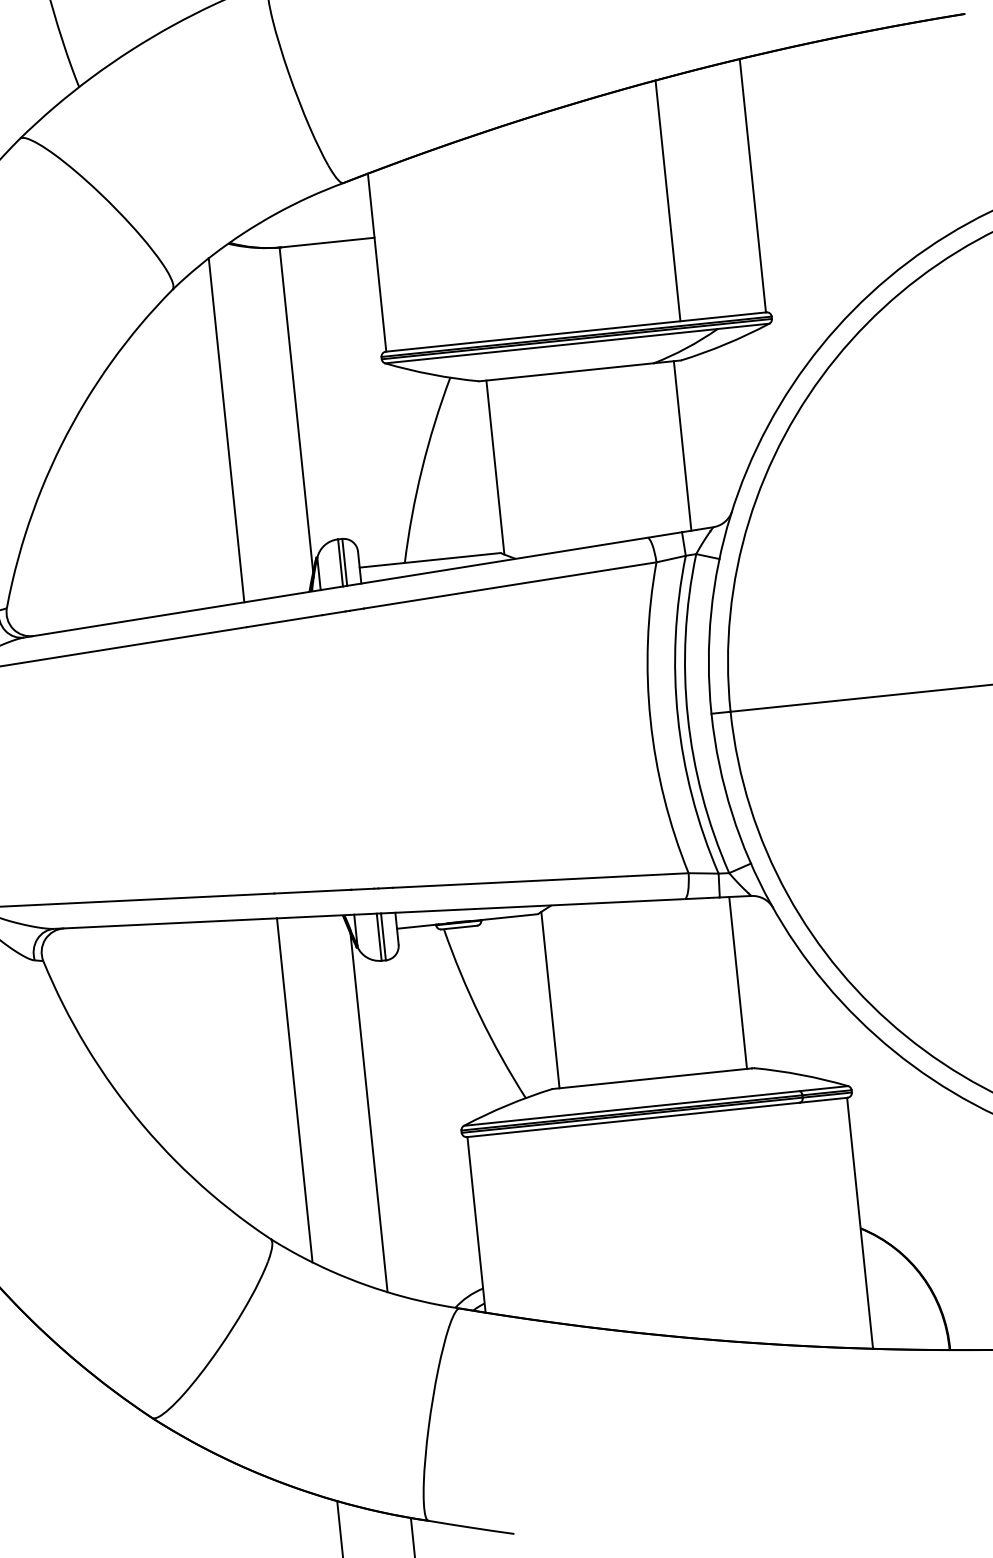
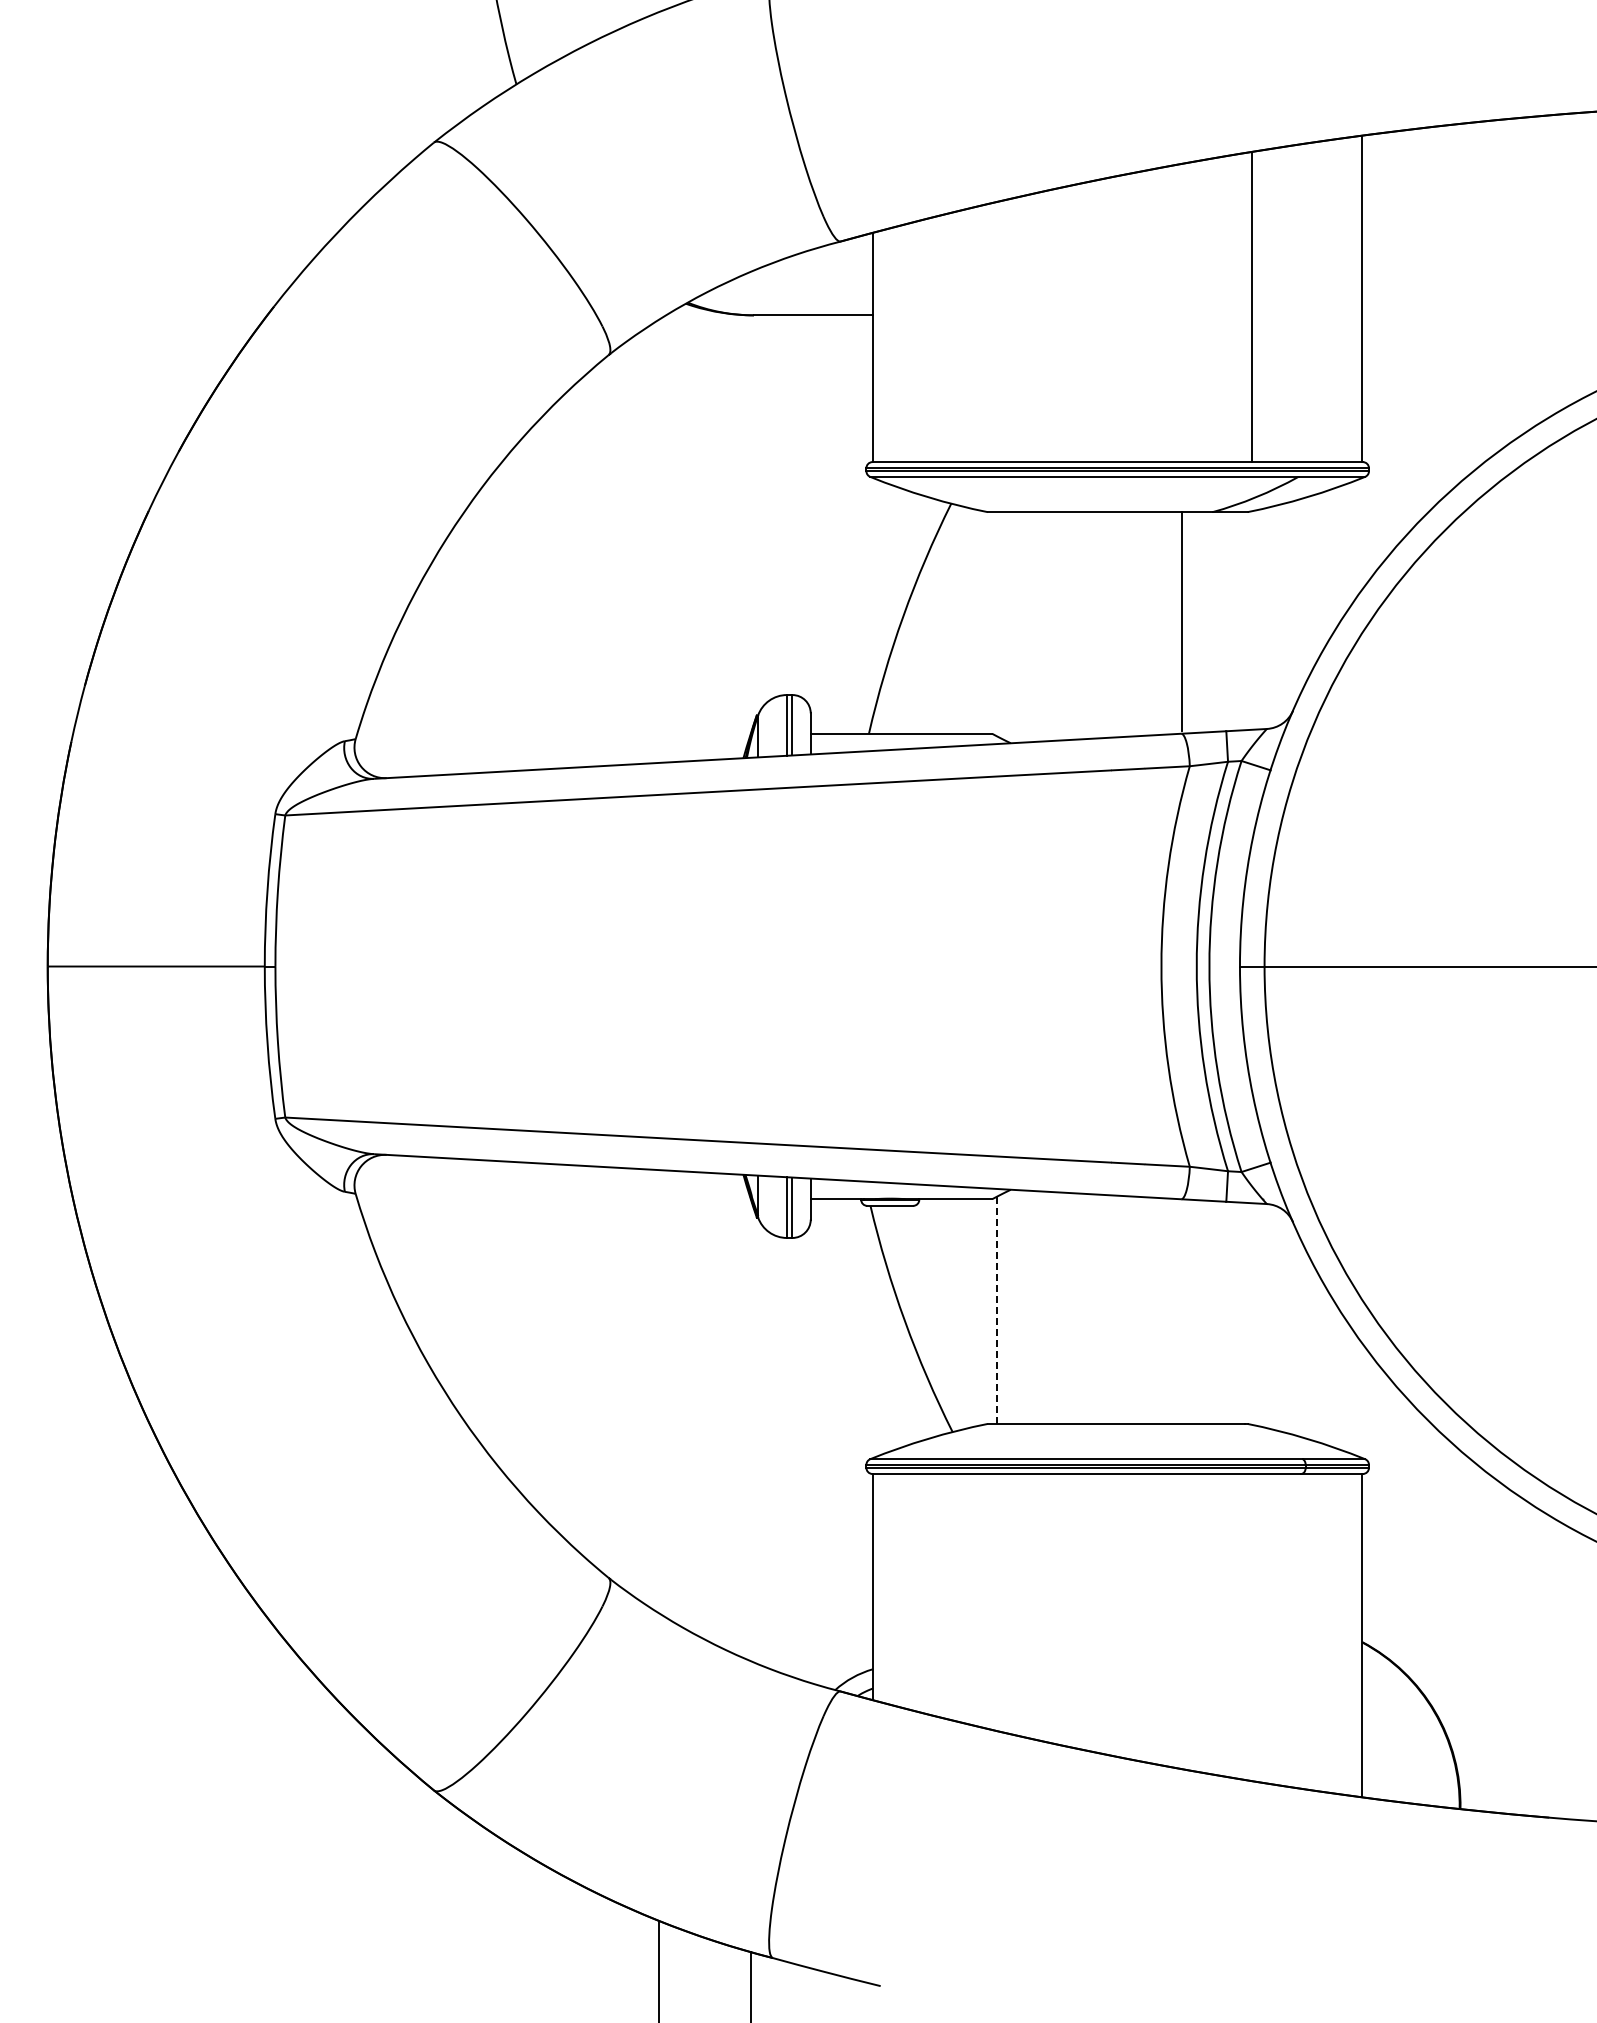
line: (296, 409) -> (750, 524), removed
line: (226, 429) -> (659, 540), removed
line: (682, 446) -> (1182, 621), moved
line: (495, 467) -> (996, 624), removed
line: (738, 982) -> (1238, 1312), removed
line: (550, 1000) -> (996, 1310), solid -> dashed
line: (295, 1090) -> (659, 1391), removed
line: (368, 1113) -> (750, 1430), removed

